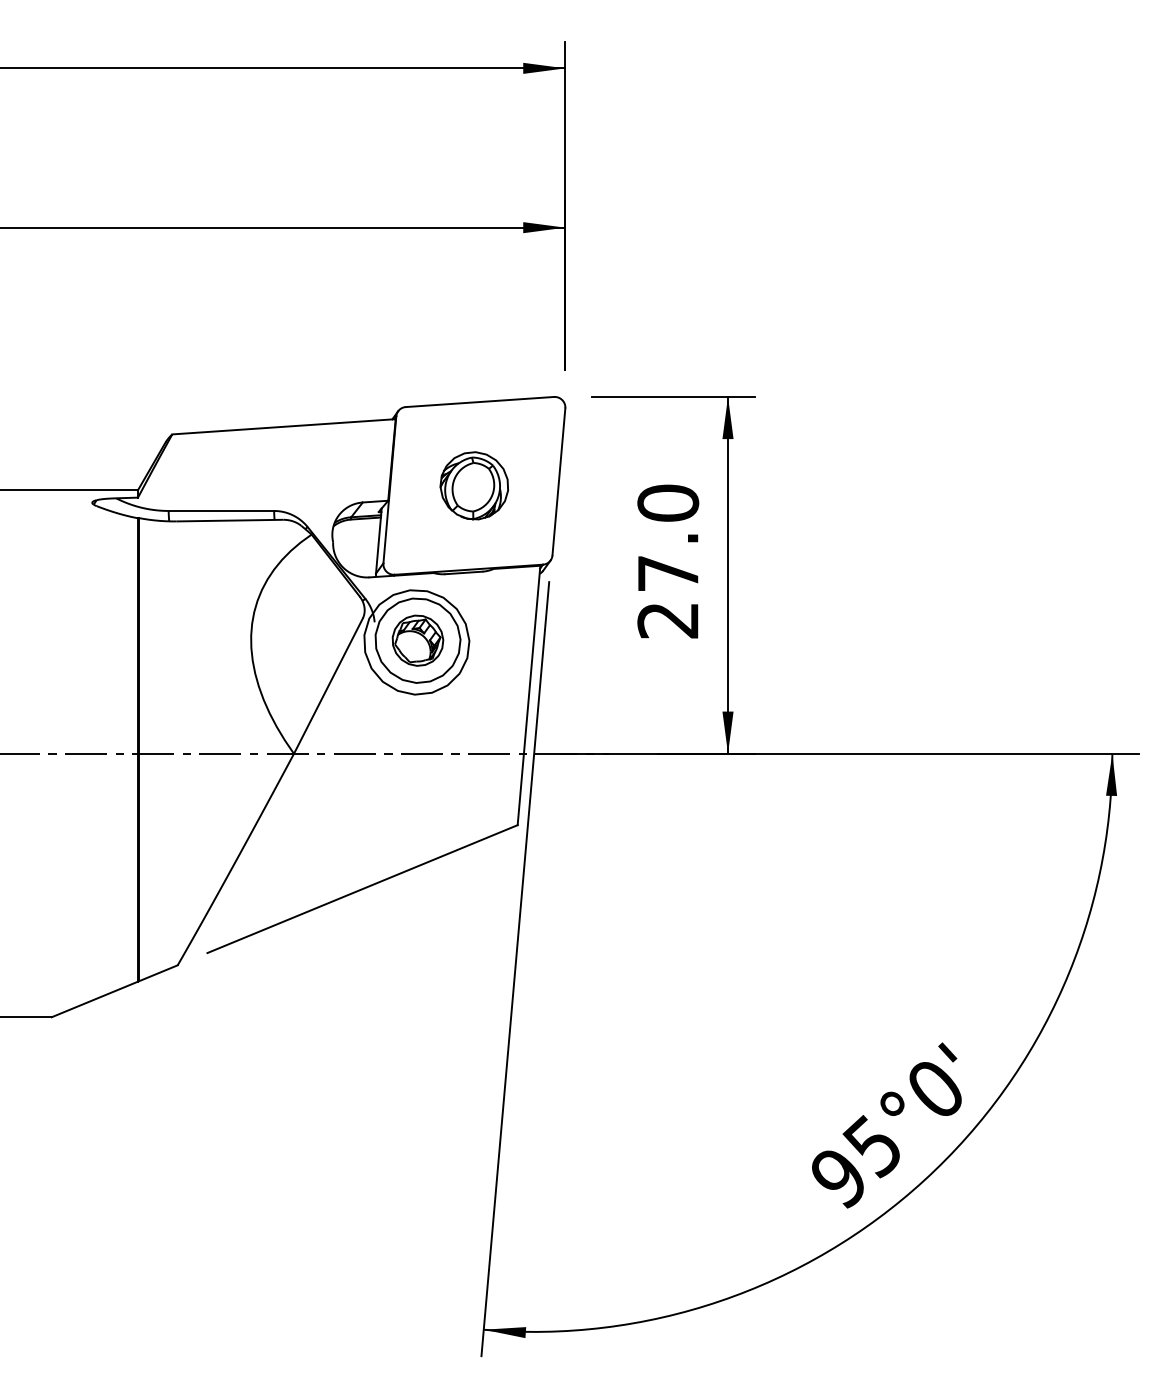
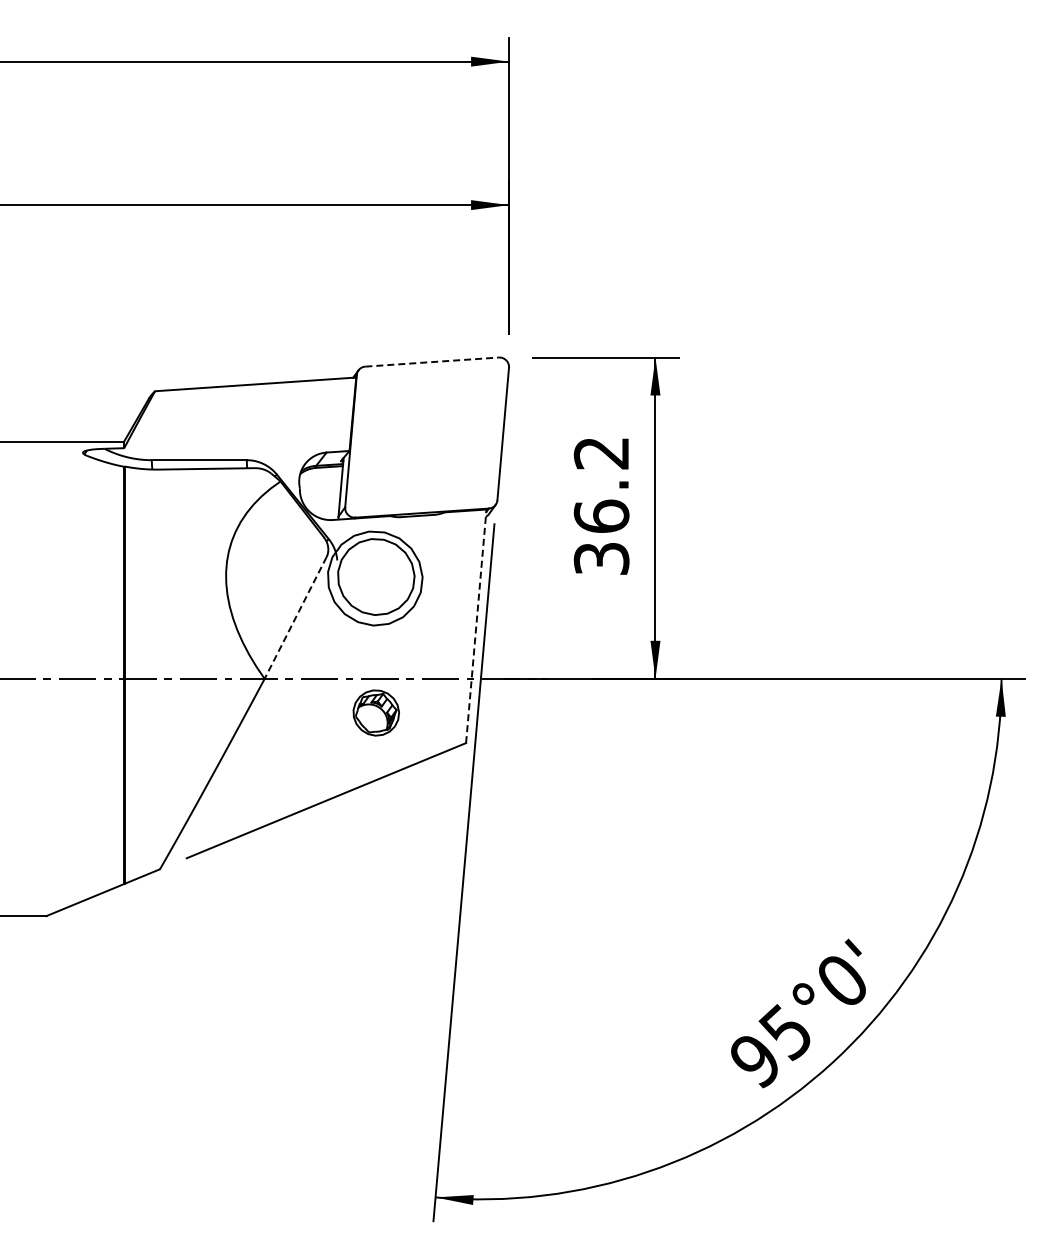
line: (480, 402) -> (432, 362), solid -> dashed
part: (473, 485) -> (426, 437), removed
text: (668, 561) -> (601, 505), 27.0 -> 36.2
part: (417, 640) -> (375, 712), moved
line: (328, 686) -> (295, 618), solid -> dashed
line: (529, 694) -> (476, 625), solid -> dashed

